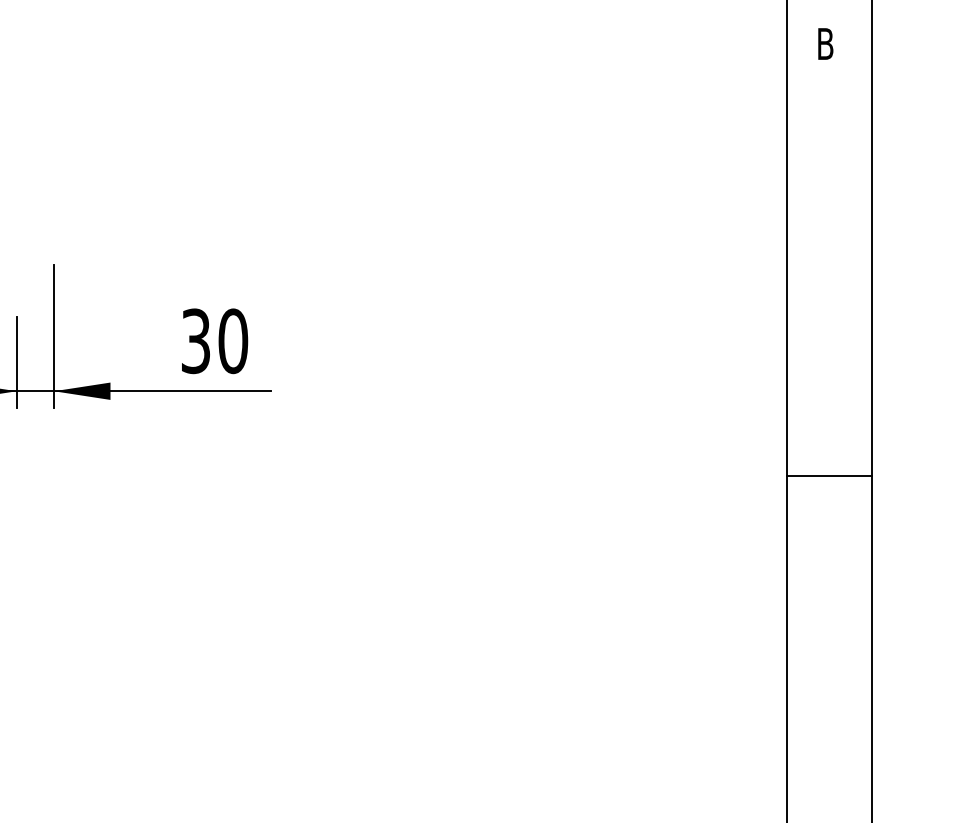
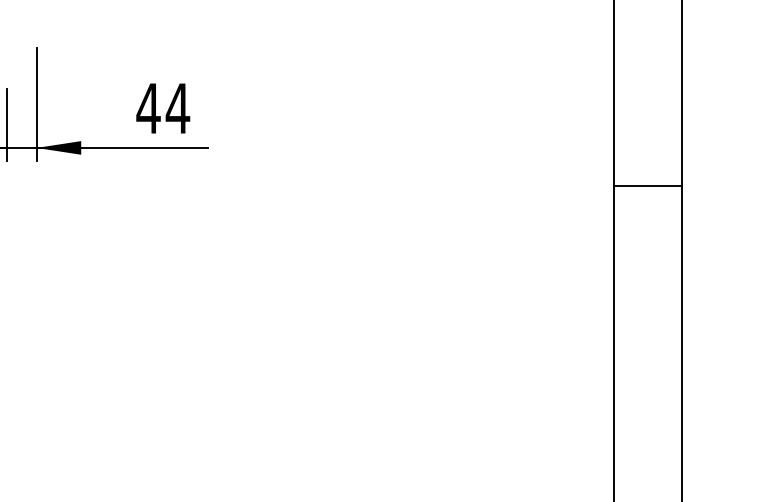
text: (214, 341) -> (163, 108), 30 -> 44
line: (829, 475) -> (648, 185), moved

